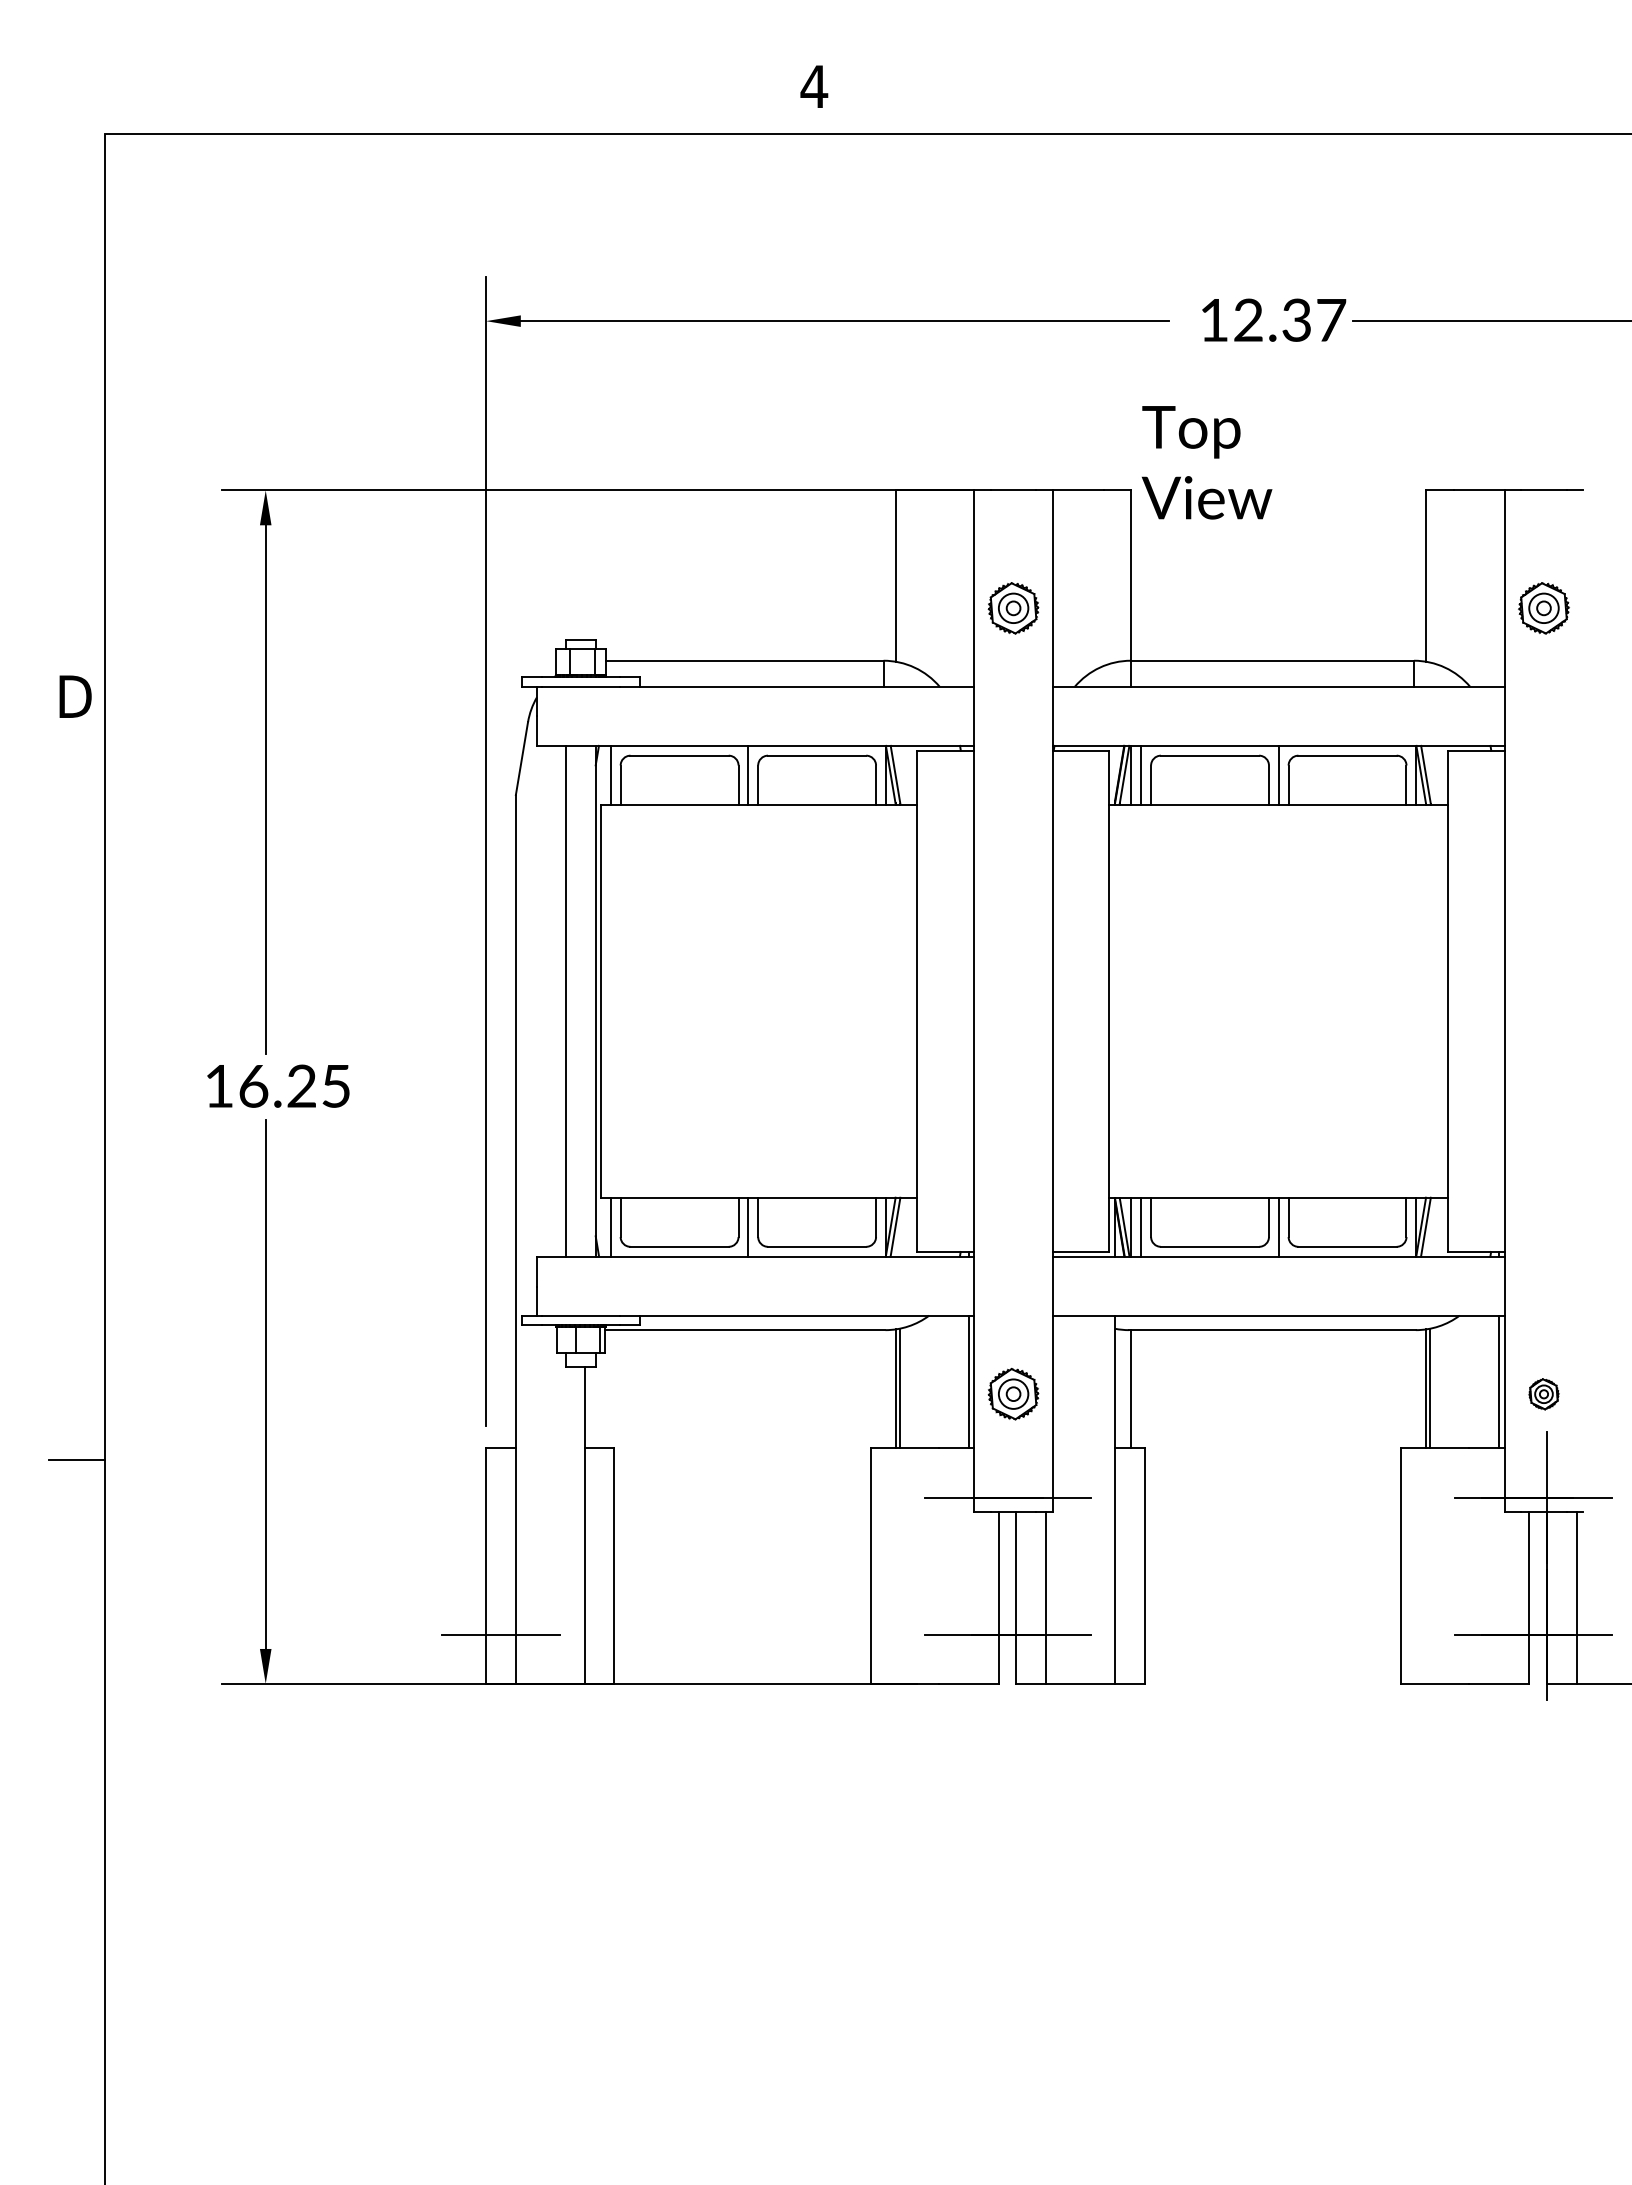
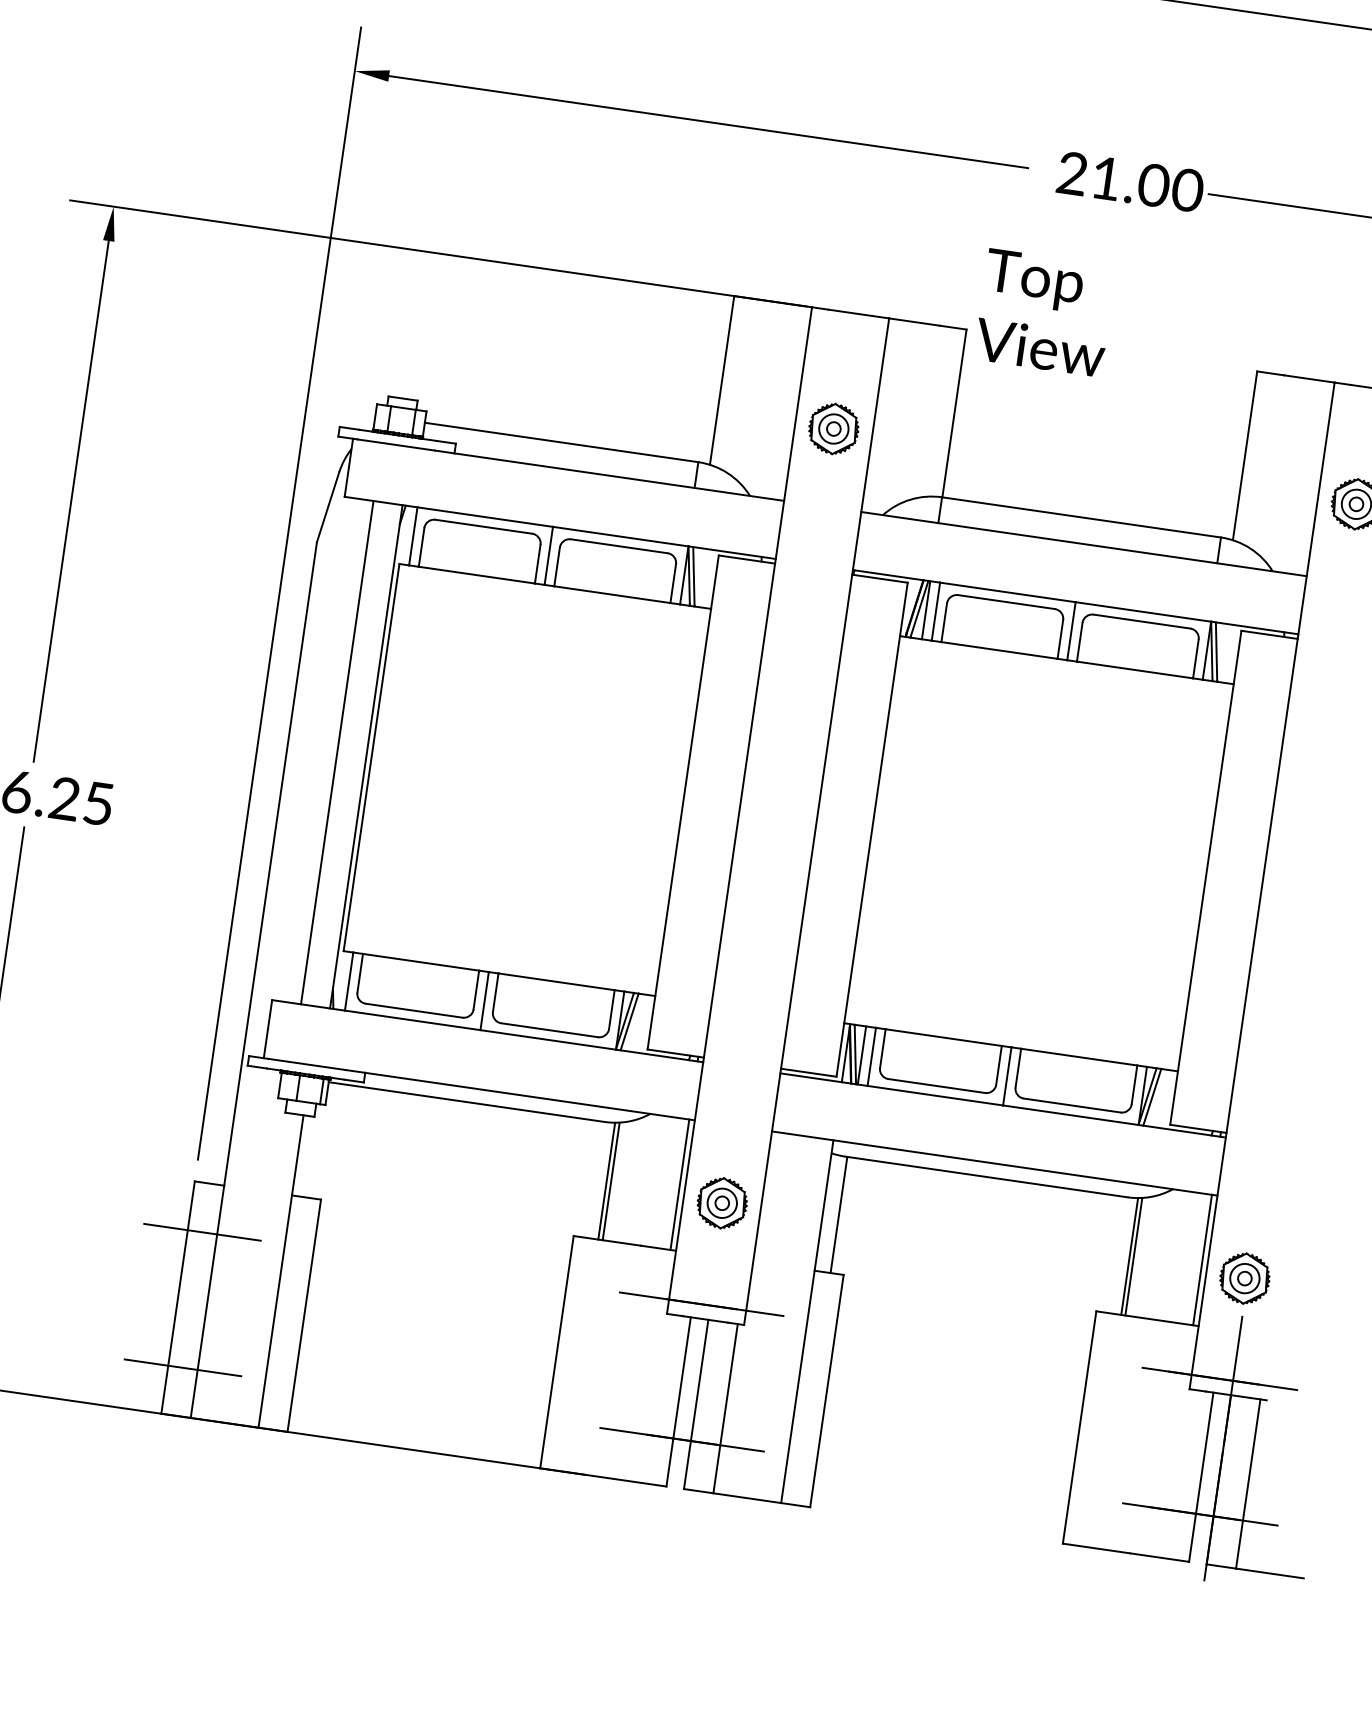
text: (1273, 319) -> (1130, 181), 12.37 -> 21.00
part: (1543, 1394) -> (1244, 1278), size x1.67
line: (500, 1497) -> (202, 1232), added

